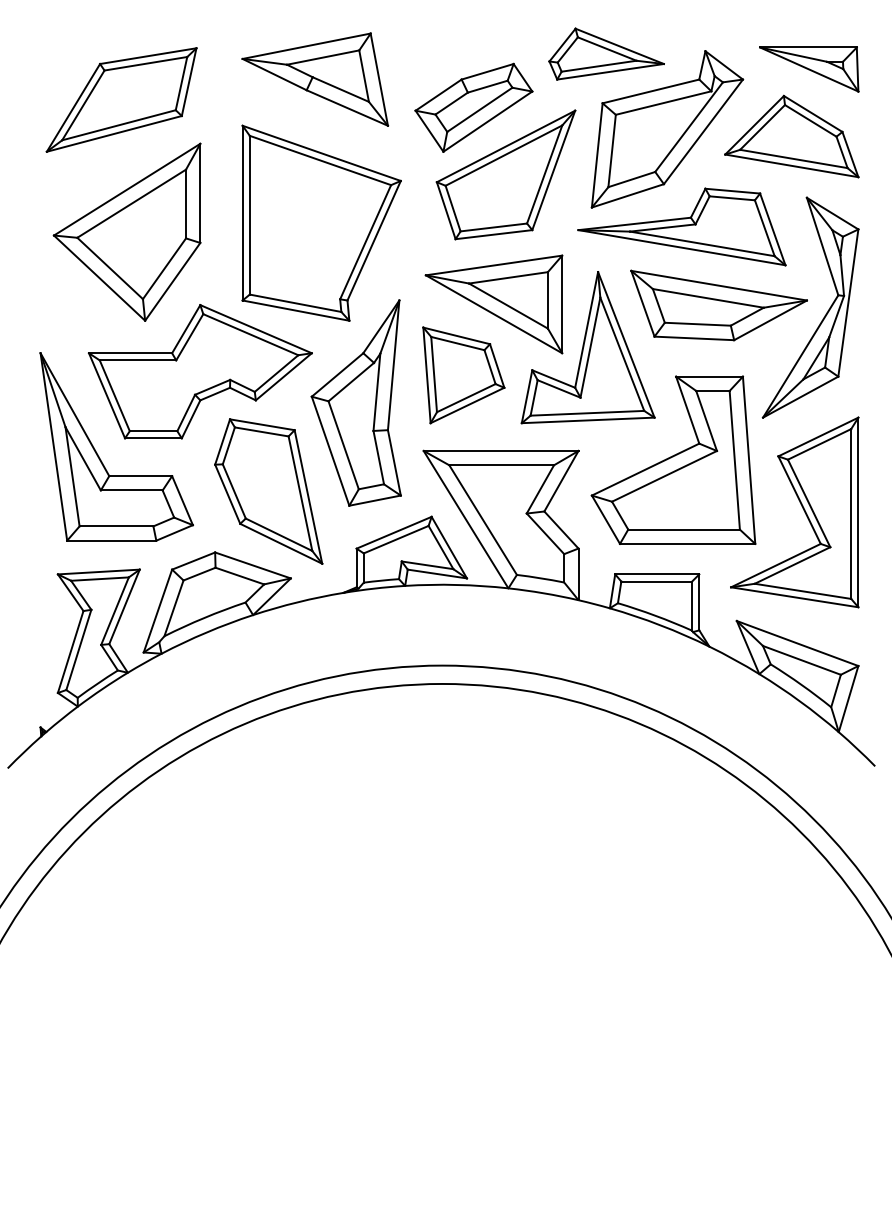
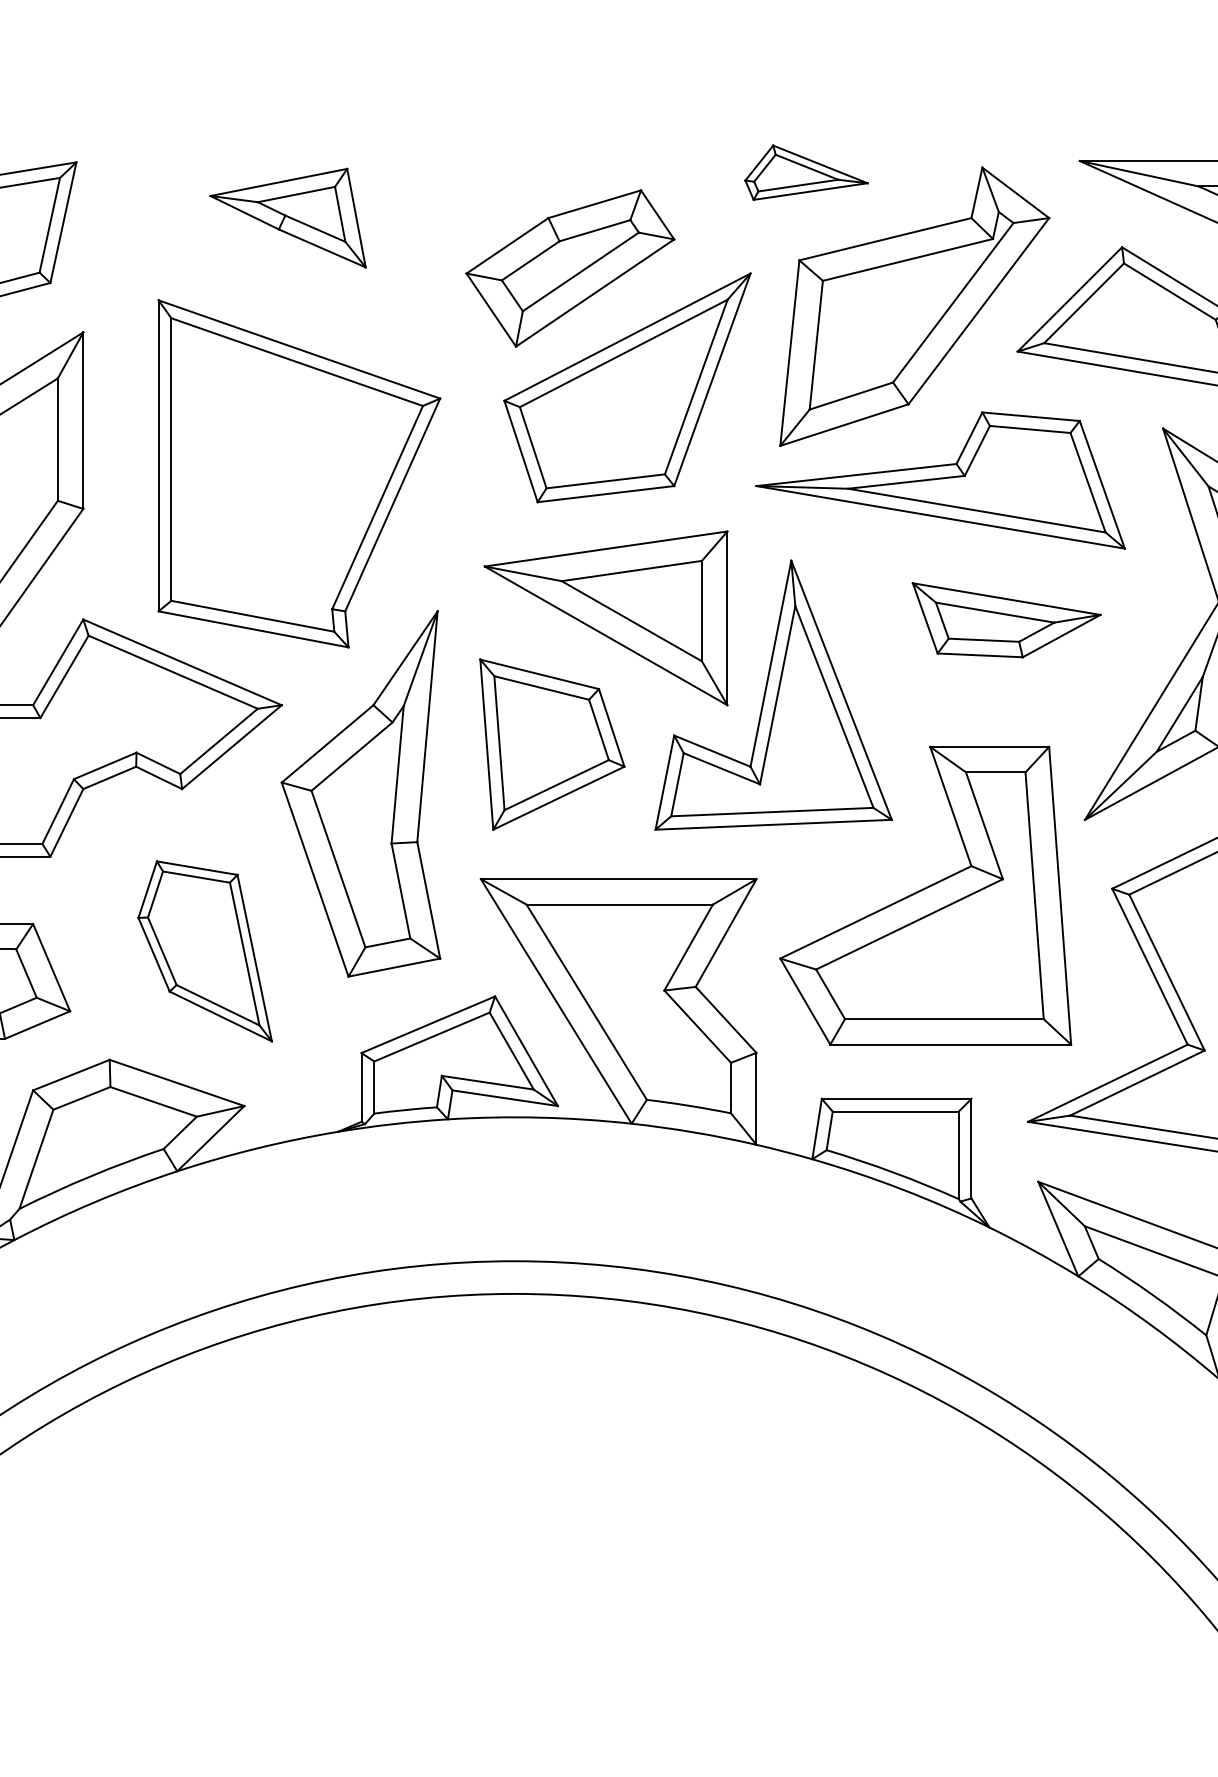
part: (606, 53) -> (806, 171), size x0.6
part: (315, 79) -> (288, 217), size x0.6
part: (718, 305) -> (1005, 620), size x0.6
part: (268, 491) -> (204, 951), size x0.7

